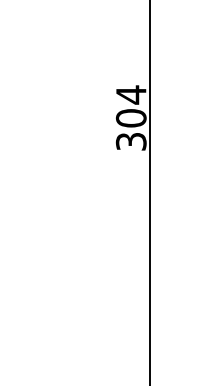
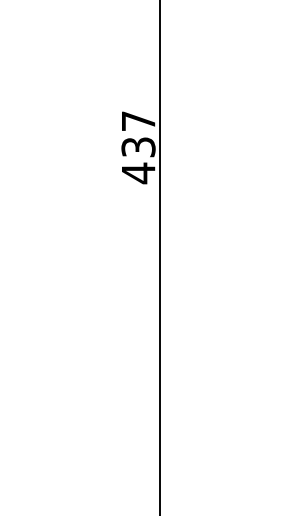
text: (131, 118) -> (138, 147), 304 -> 437

